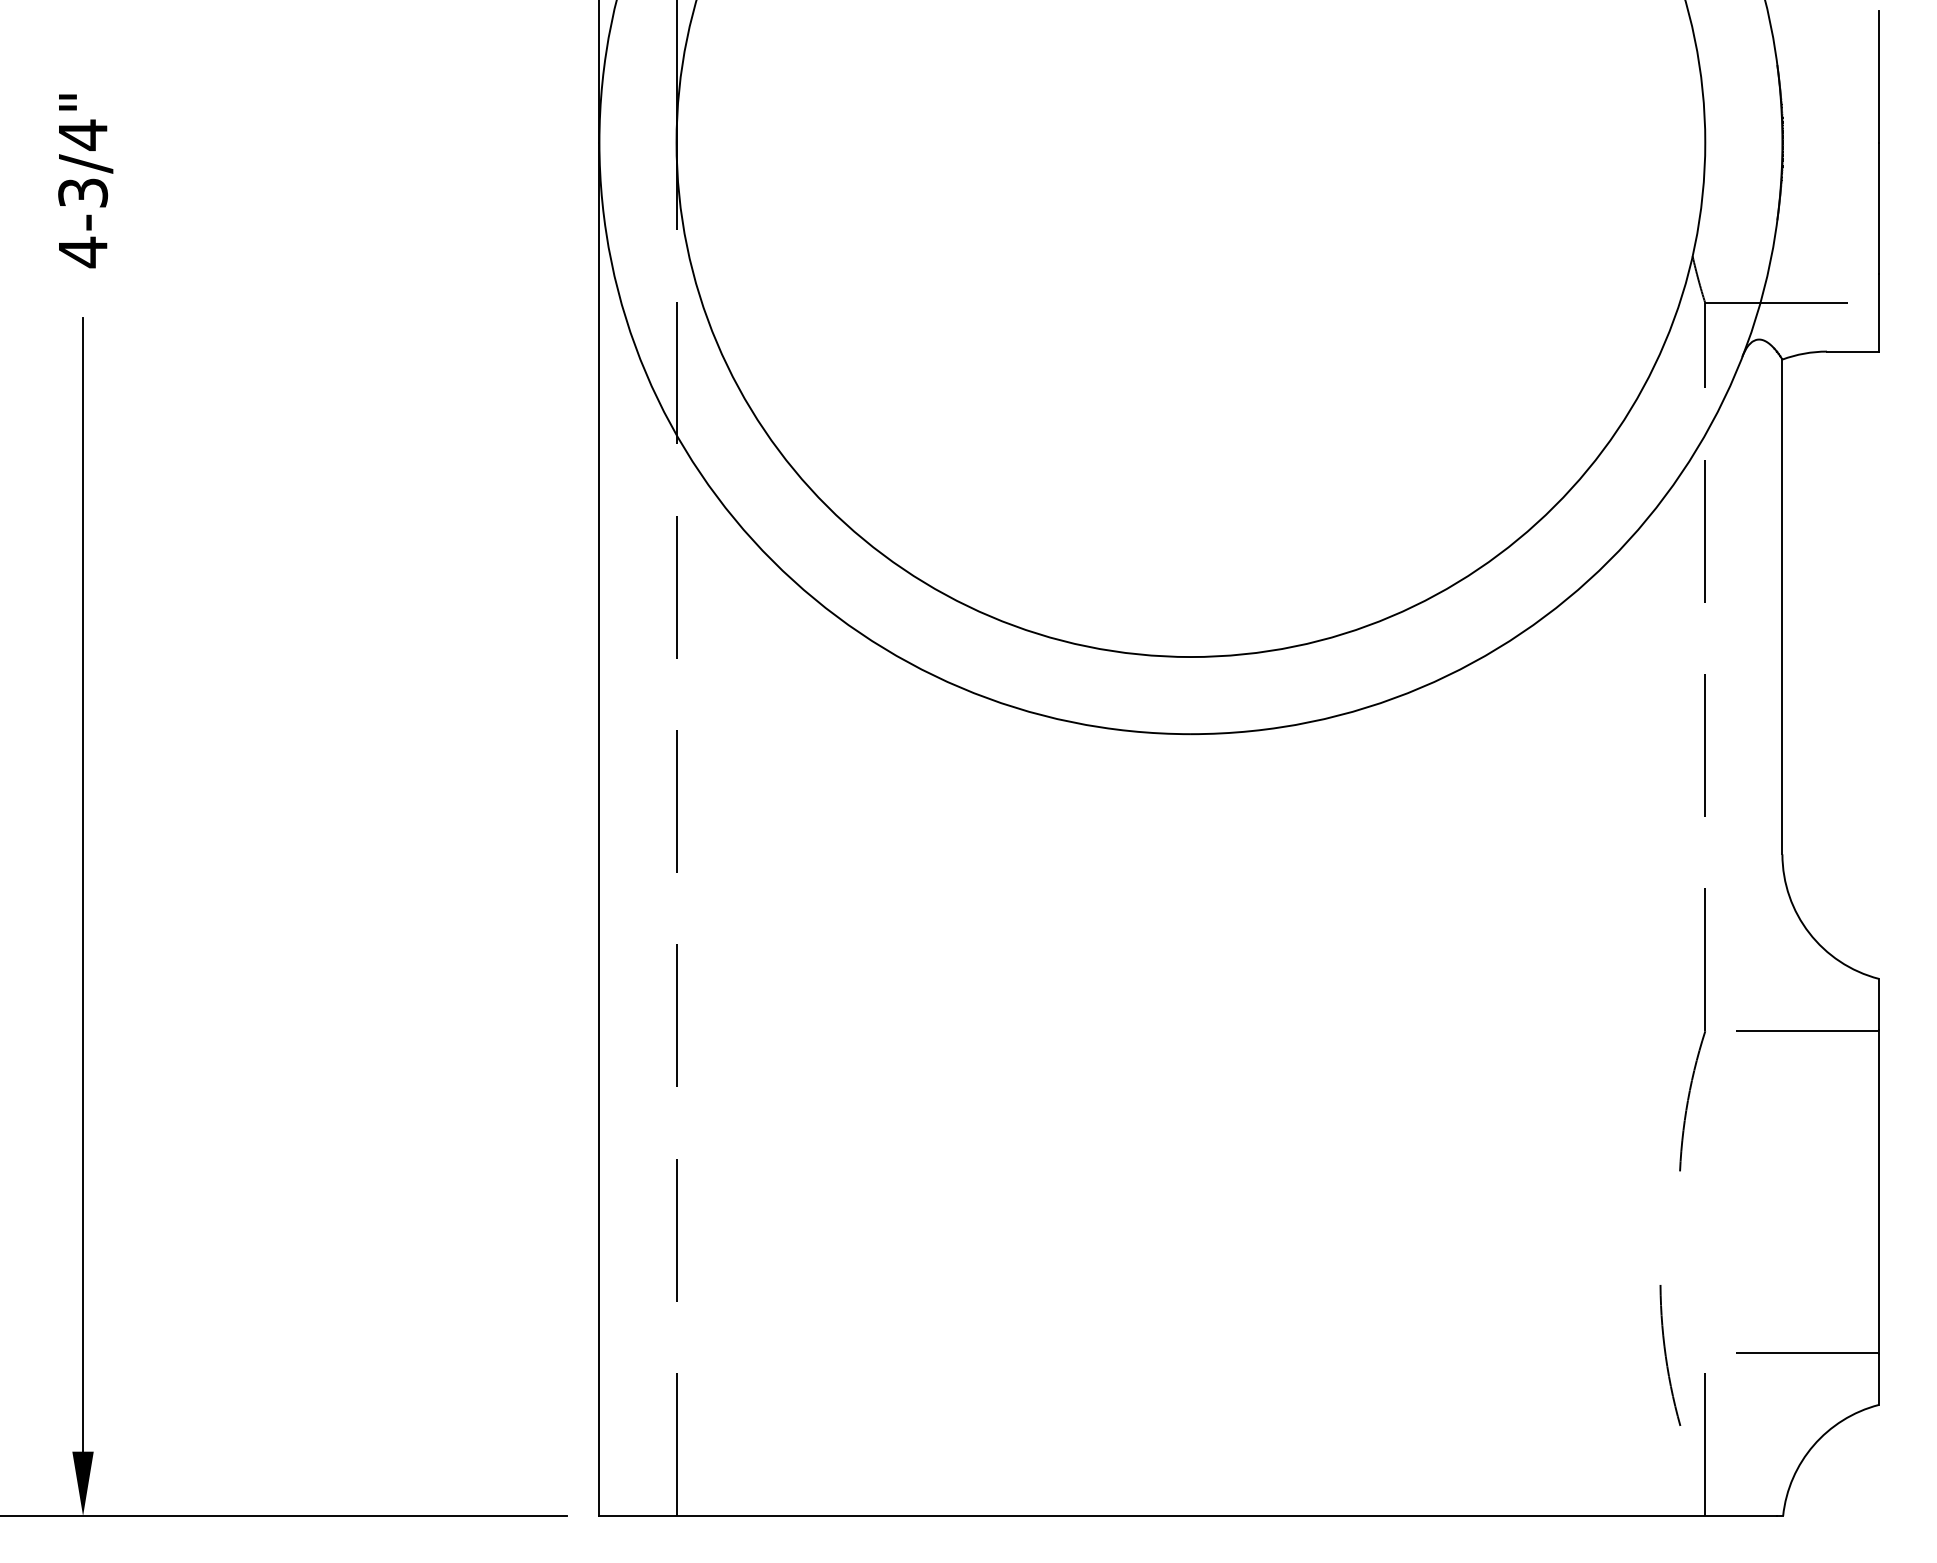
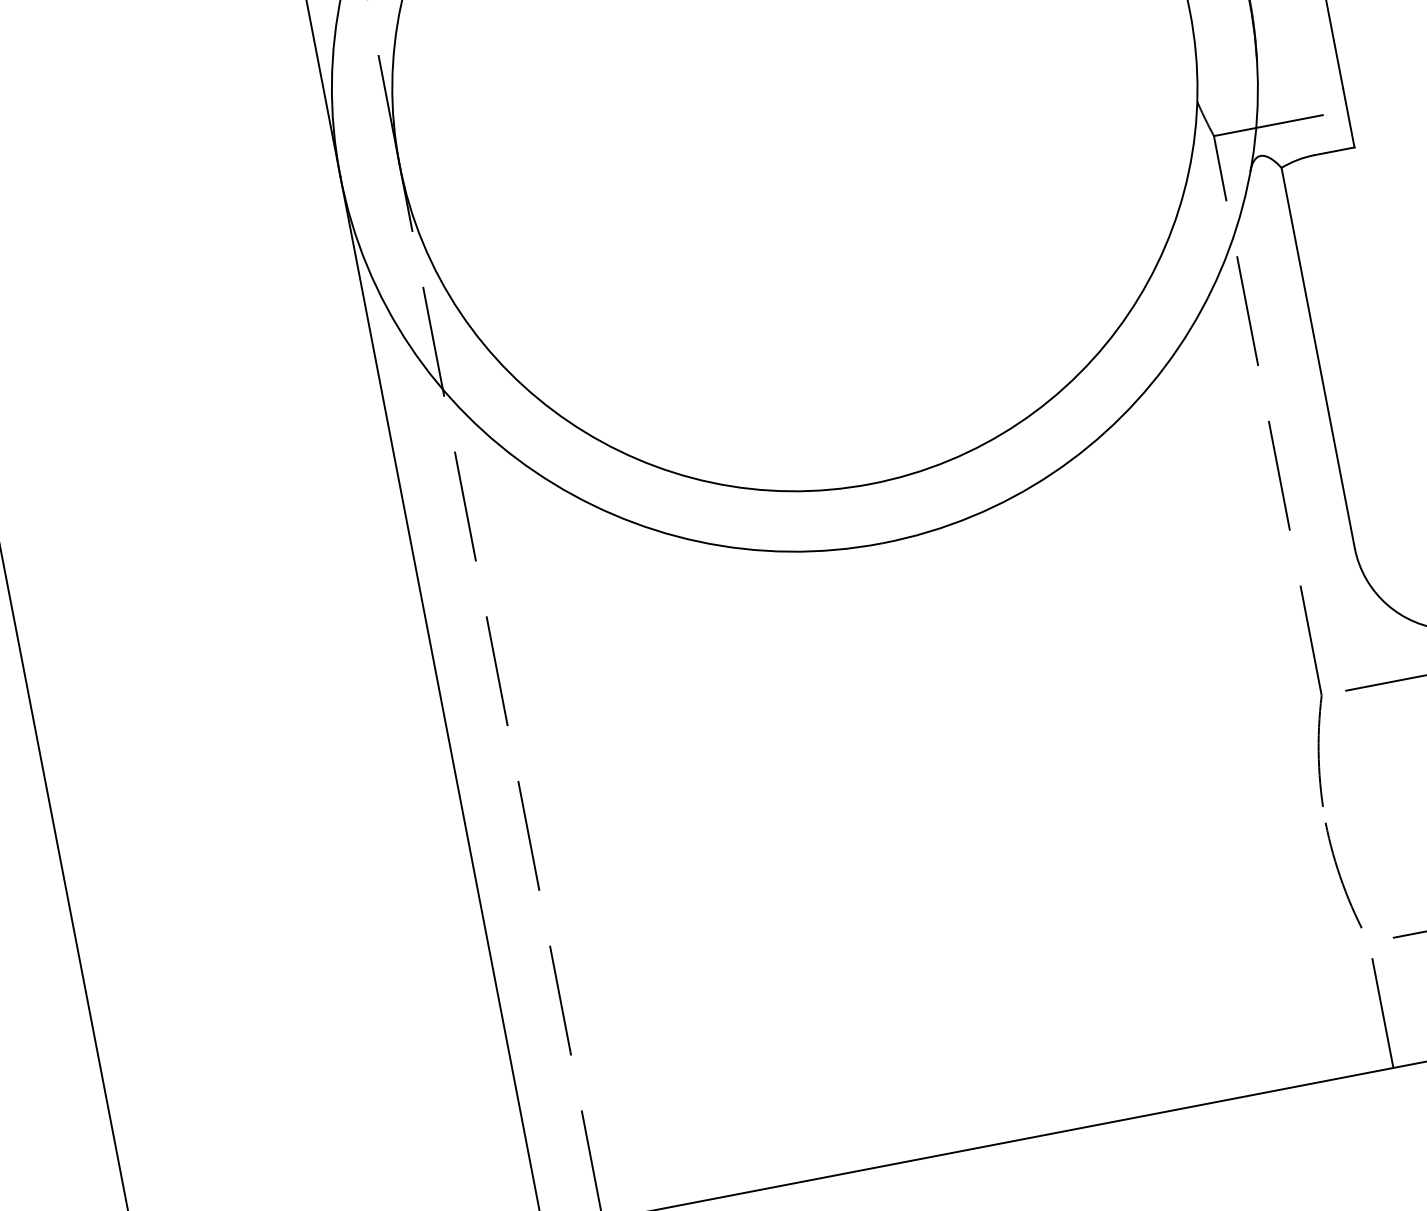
arc: (1666, 1355) -> (1340, 876), moved

